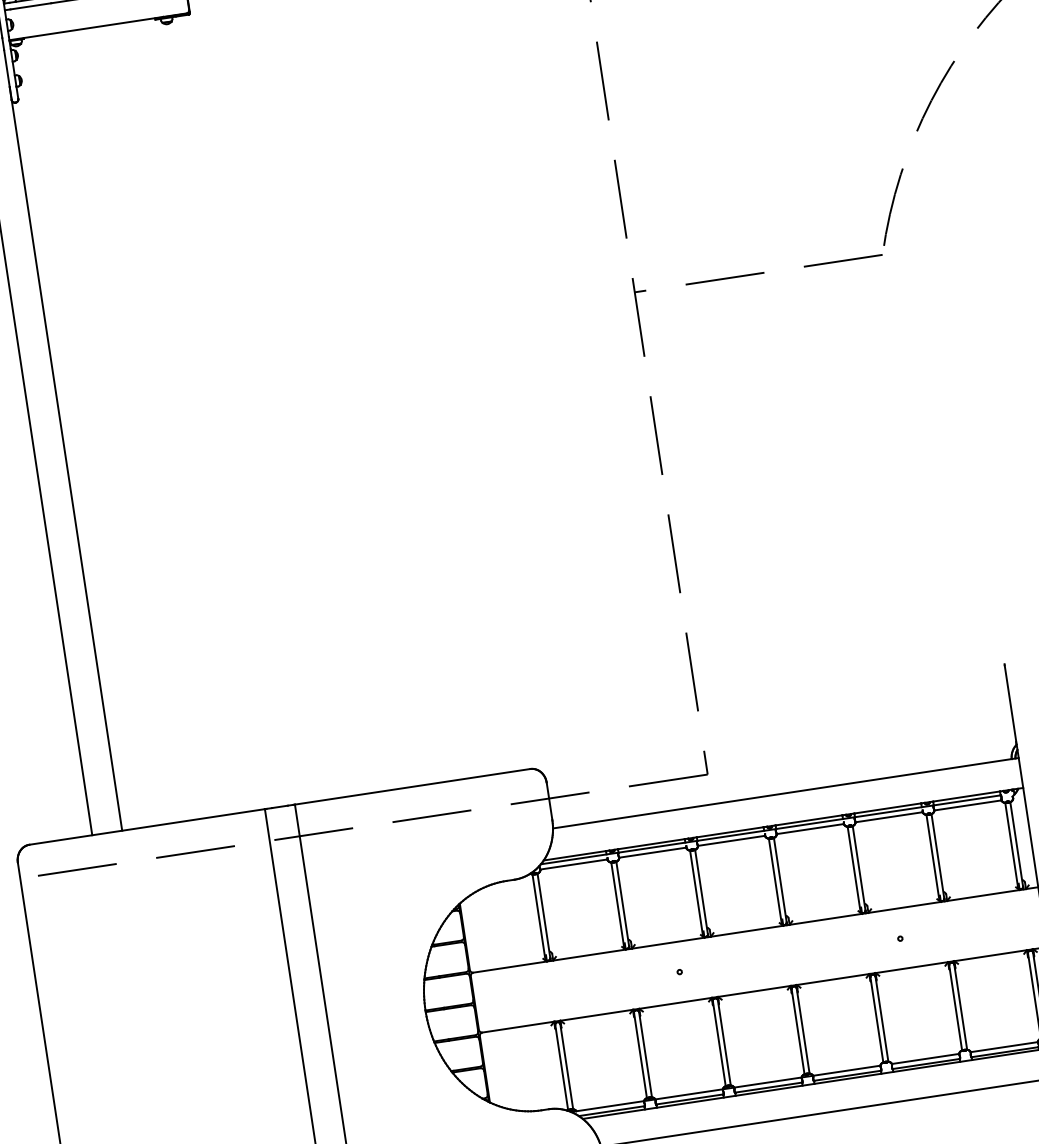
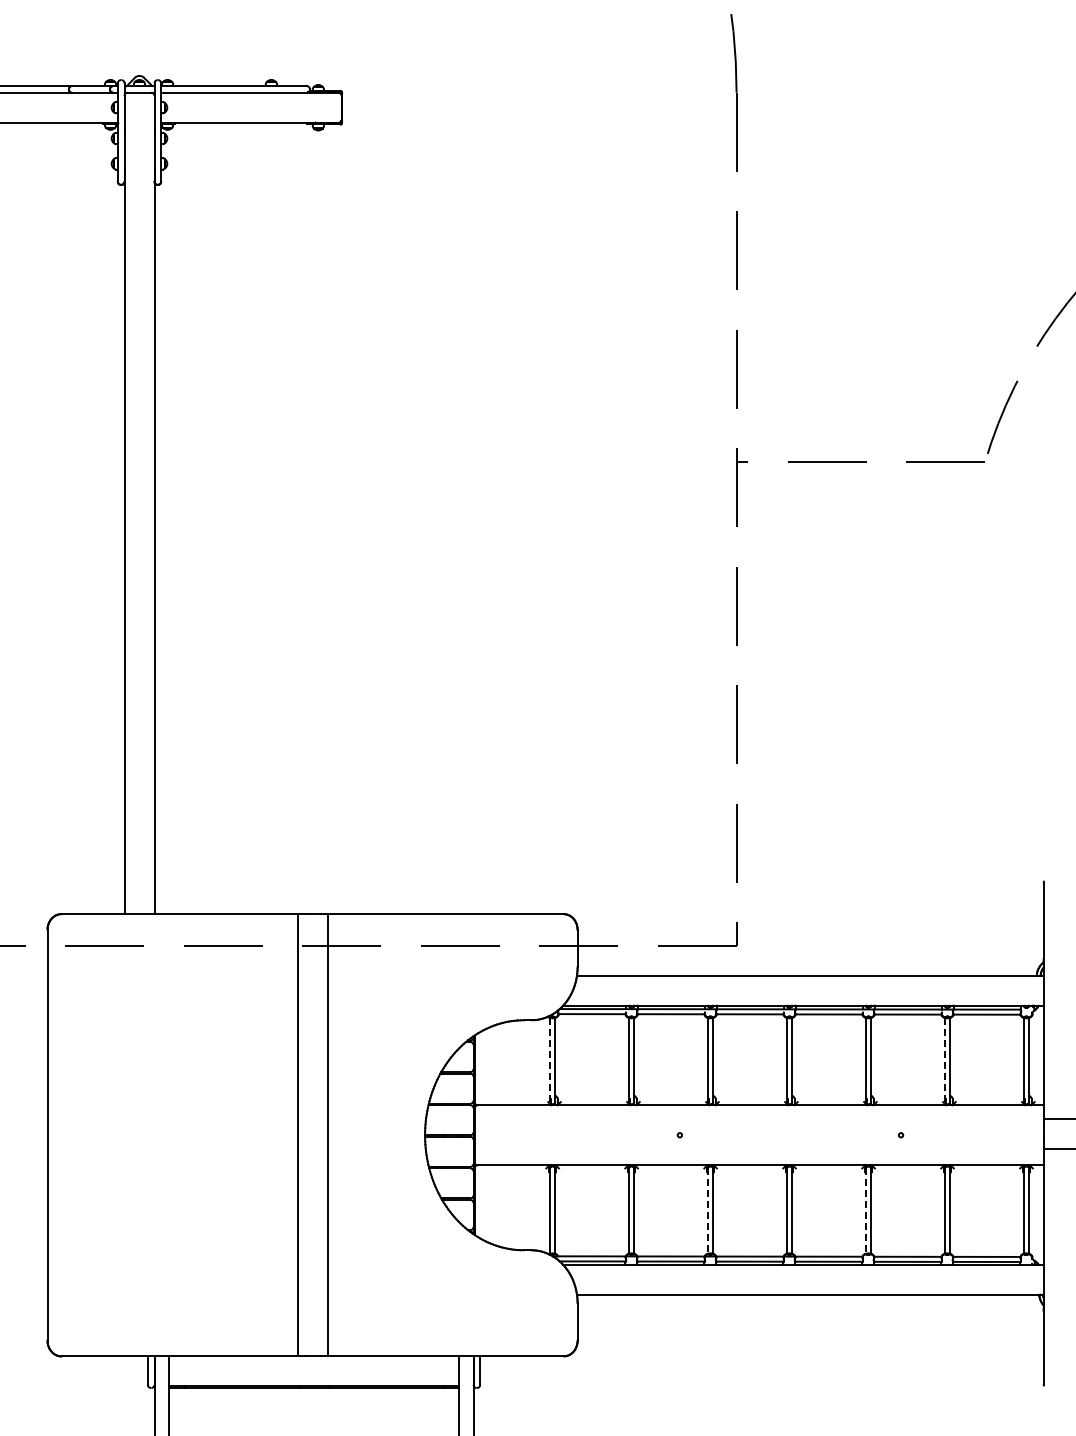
line: (932, 857) -> (944, 1060), solid -> dashed
line: (539, 917) -> (550, 1060), solid -> dashed
line: (877, 1019) -> (866, 1211), solid -> dashed
line: (719, 1043) -> (708, 1211), solid -> dashed

